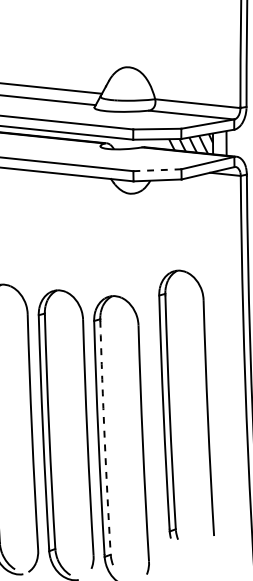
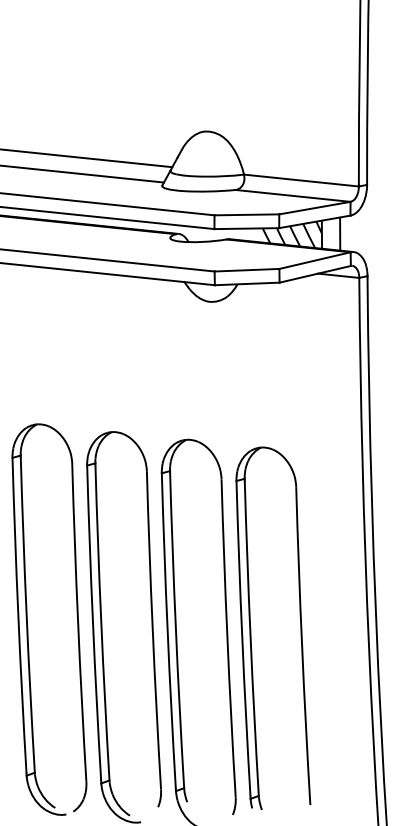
line: (157, 170) -> (247, 270), dashed -> solid
part: (170, 404) -> (251, 628), moved
arc: (104, 437) -> (175, 630), dashed -> solid

